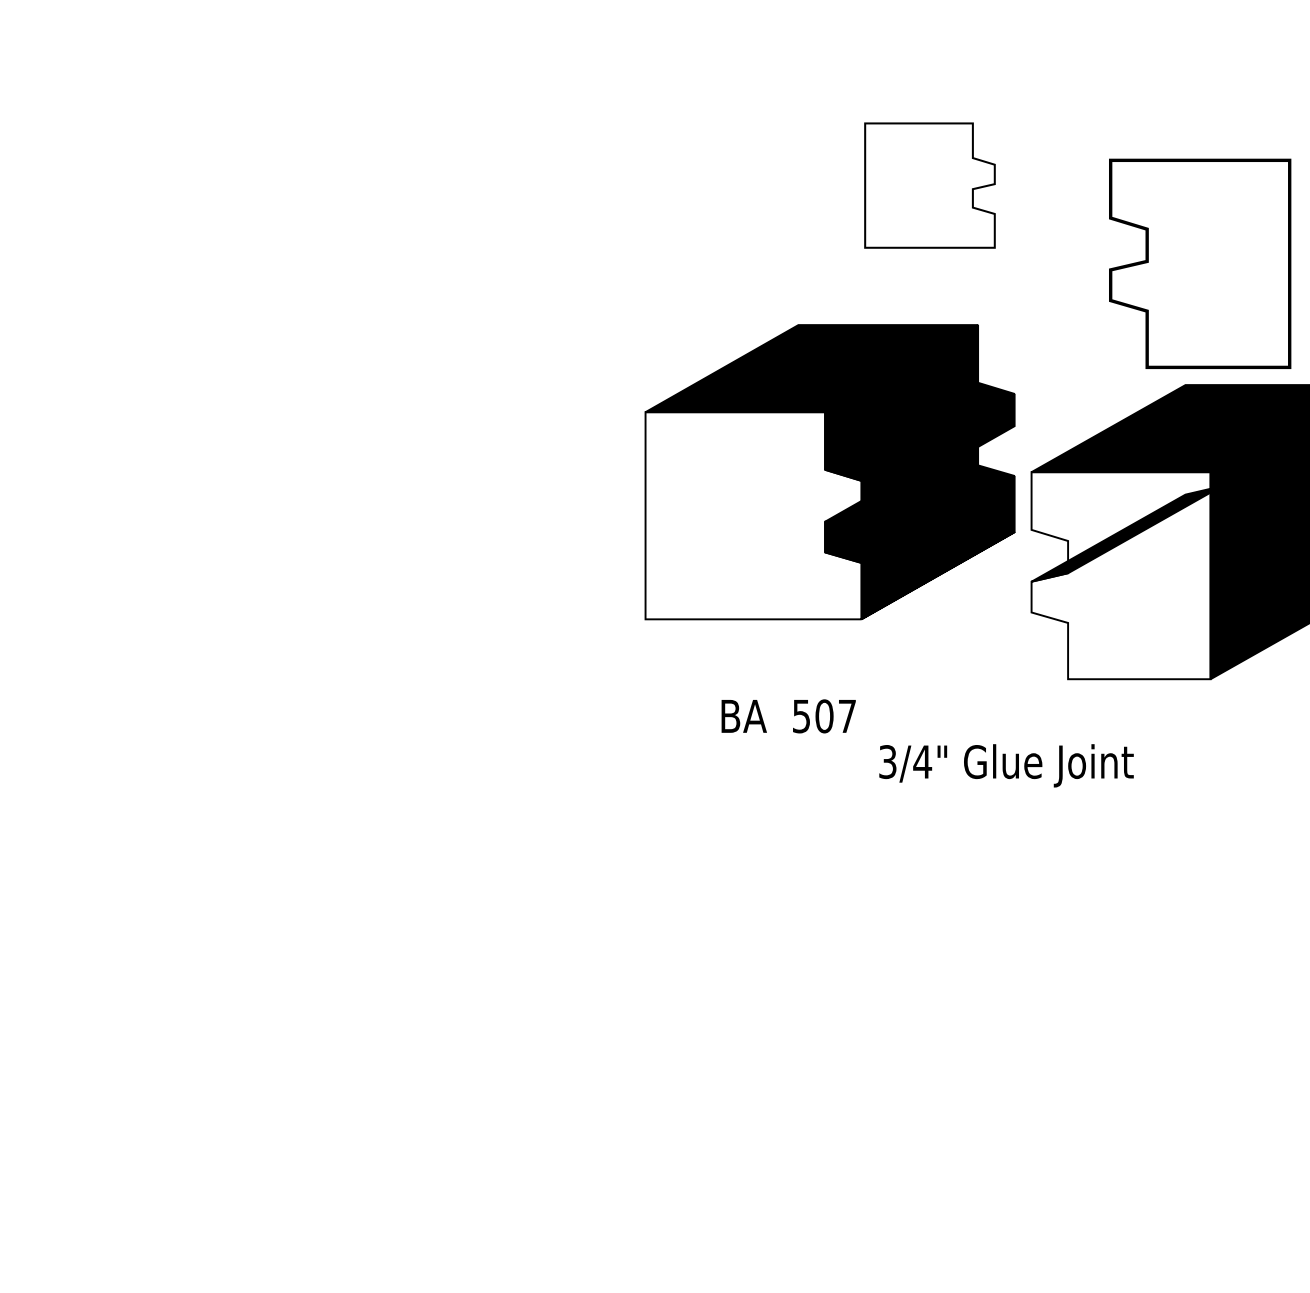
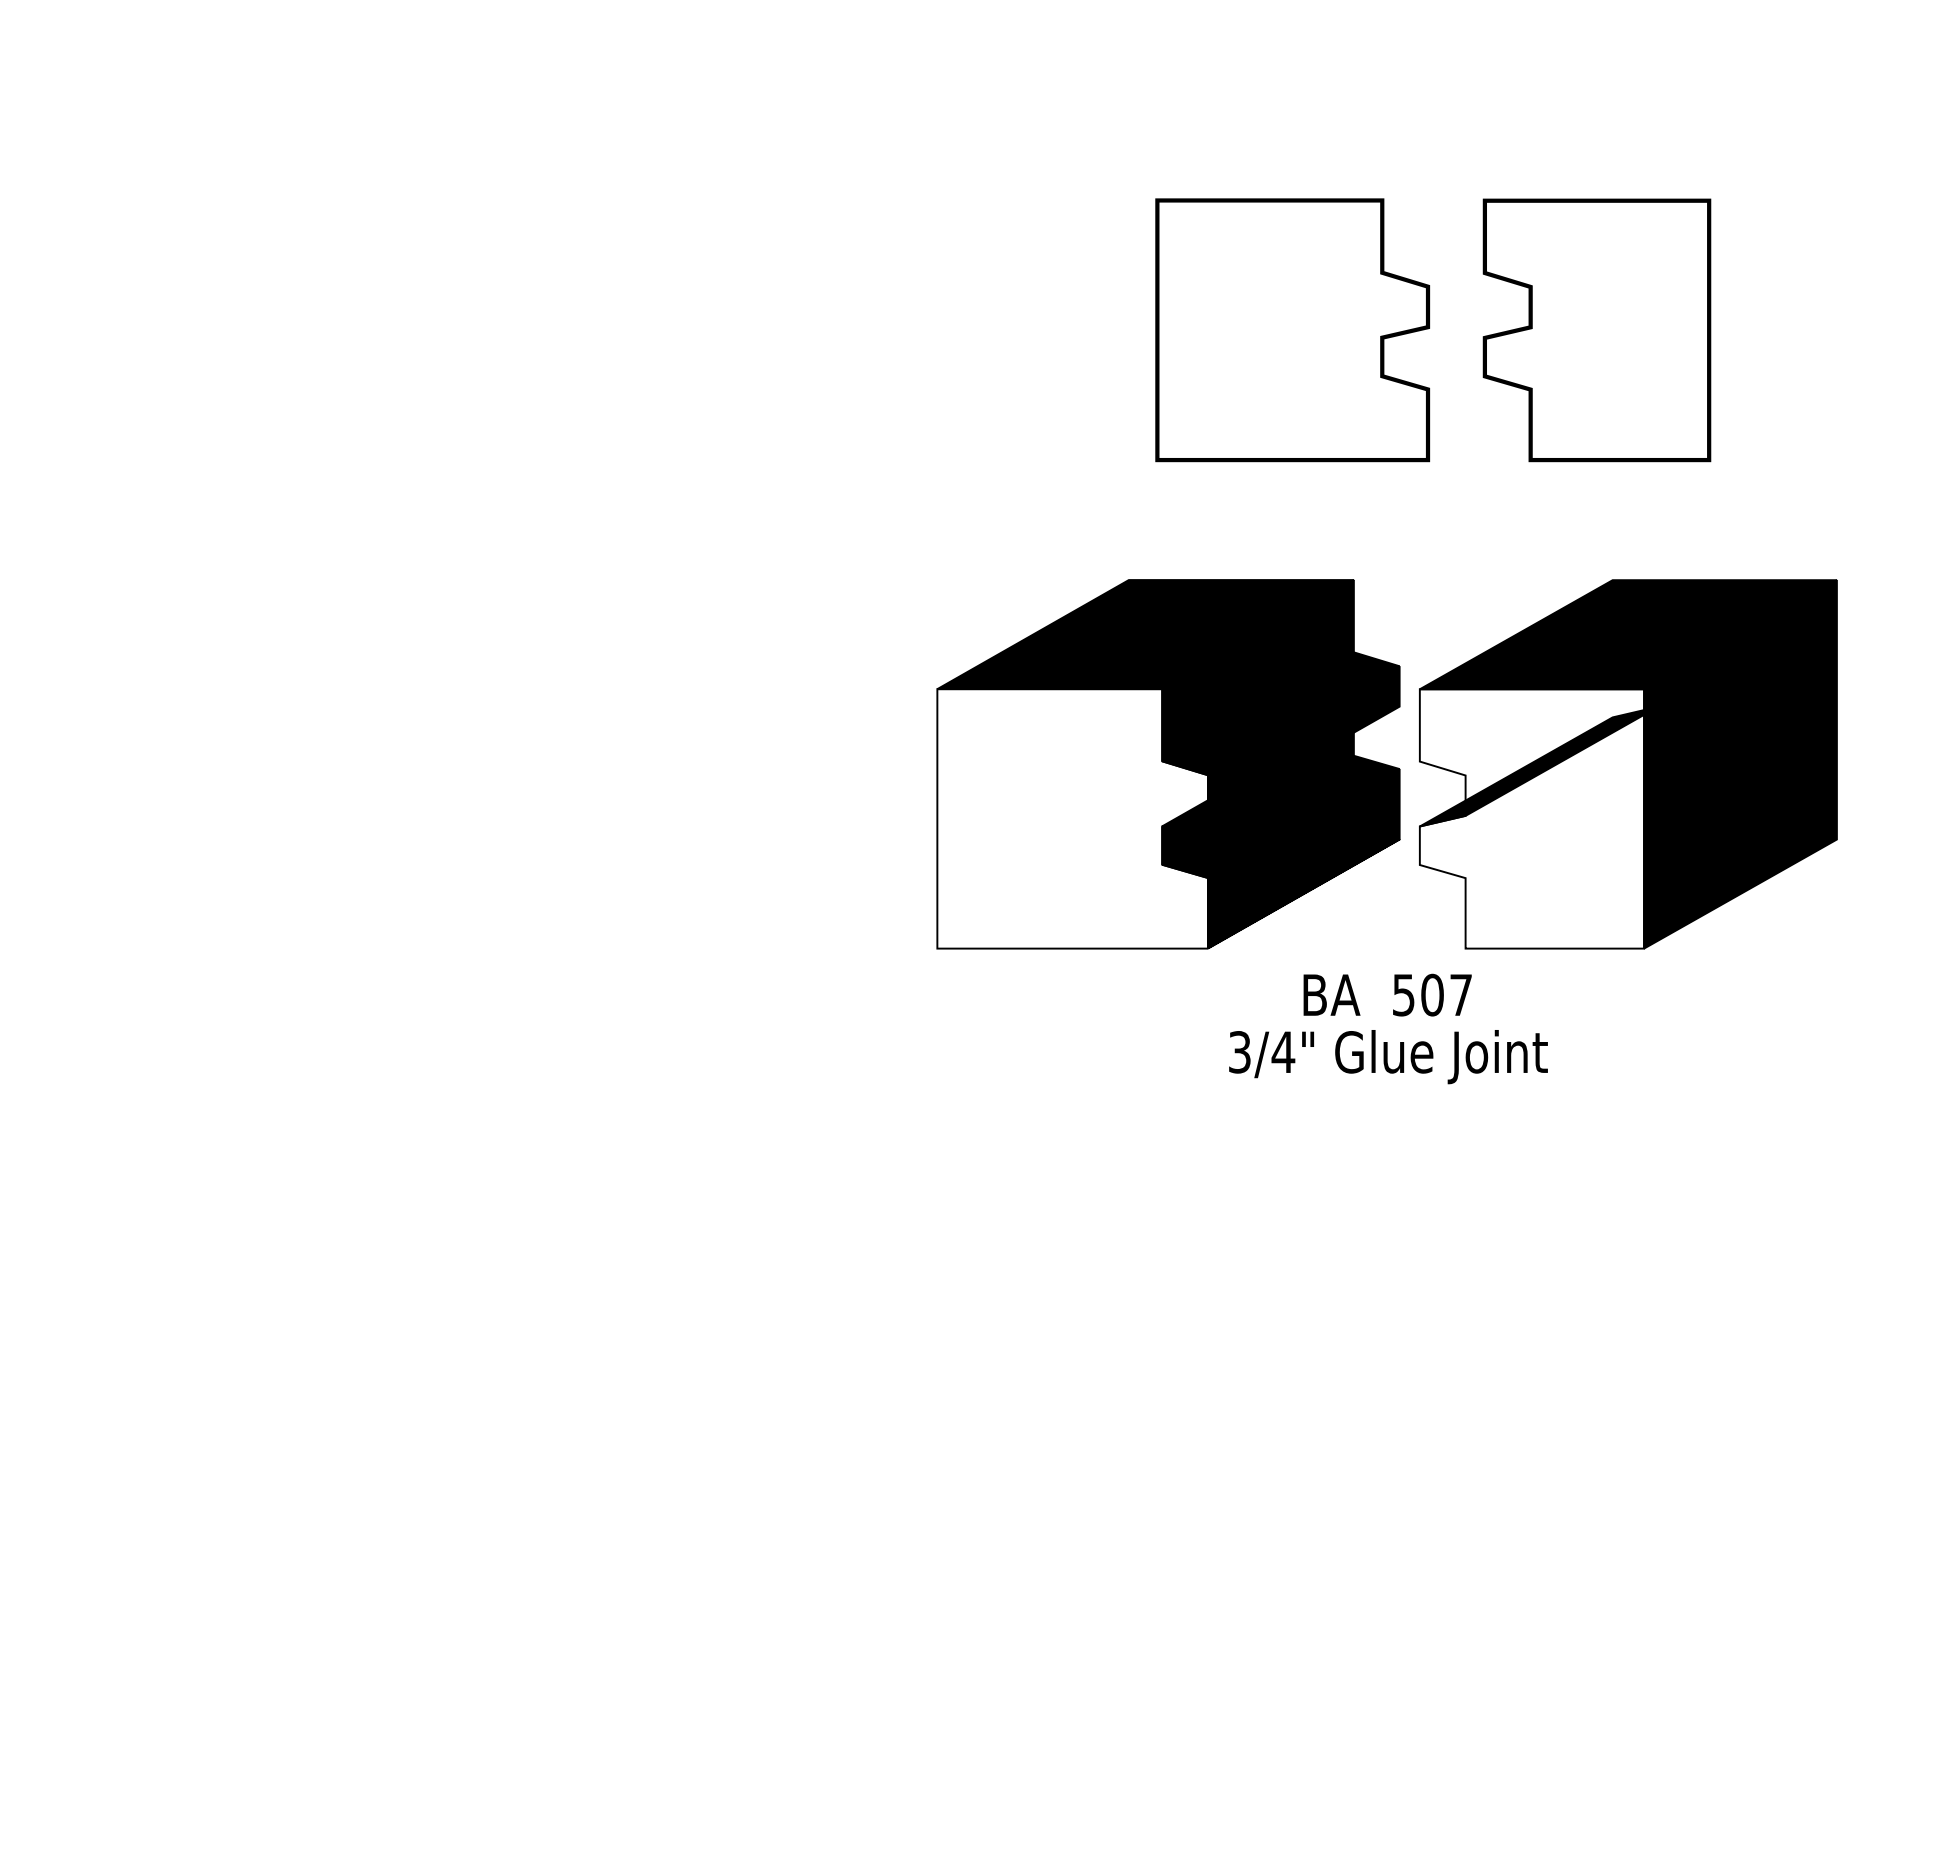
part: (929, 185) -> (1292, 330), size x1.67
part: (1199, 263) -> (1596, 330), moved
part: (830, 472) -> (1168, 764), moved
text: (788, 715) -> (1387, 994), moved

